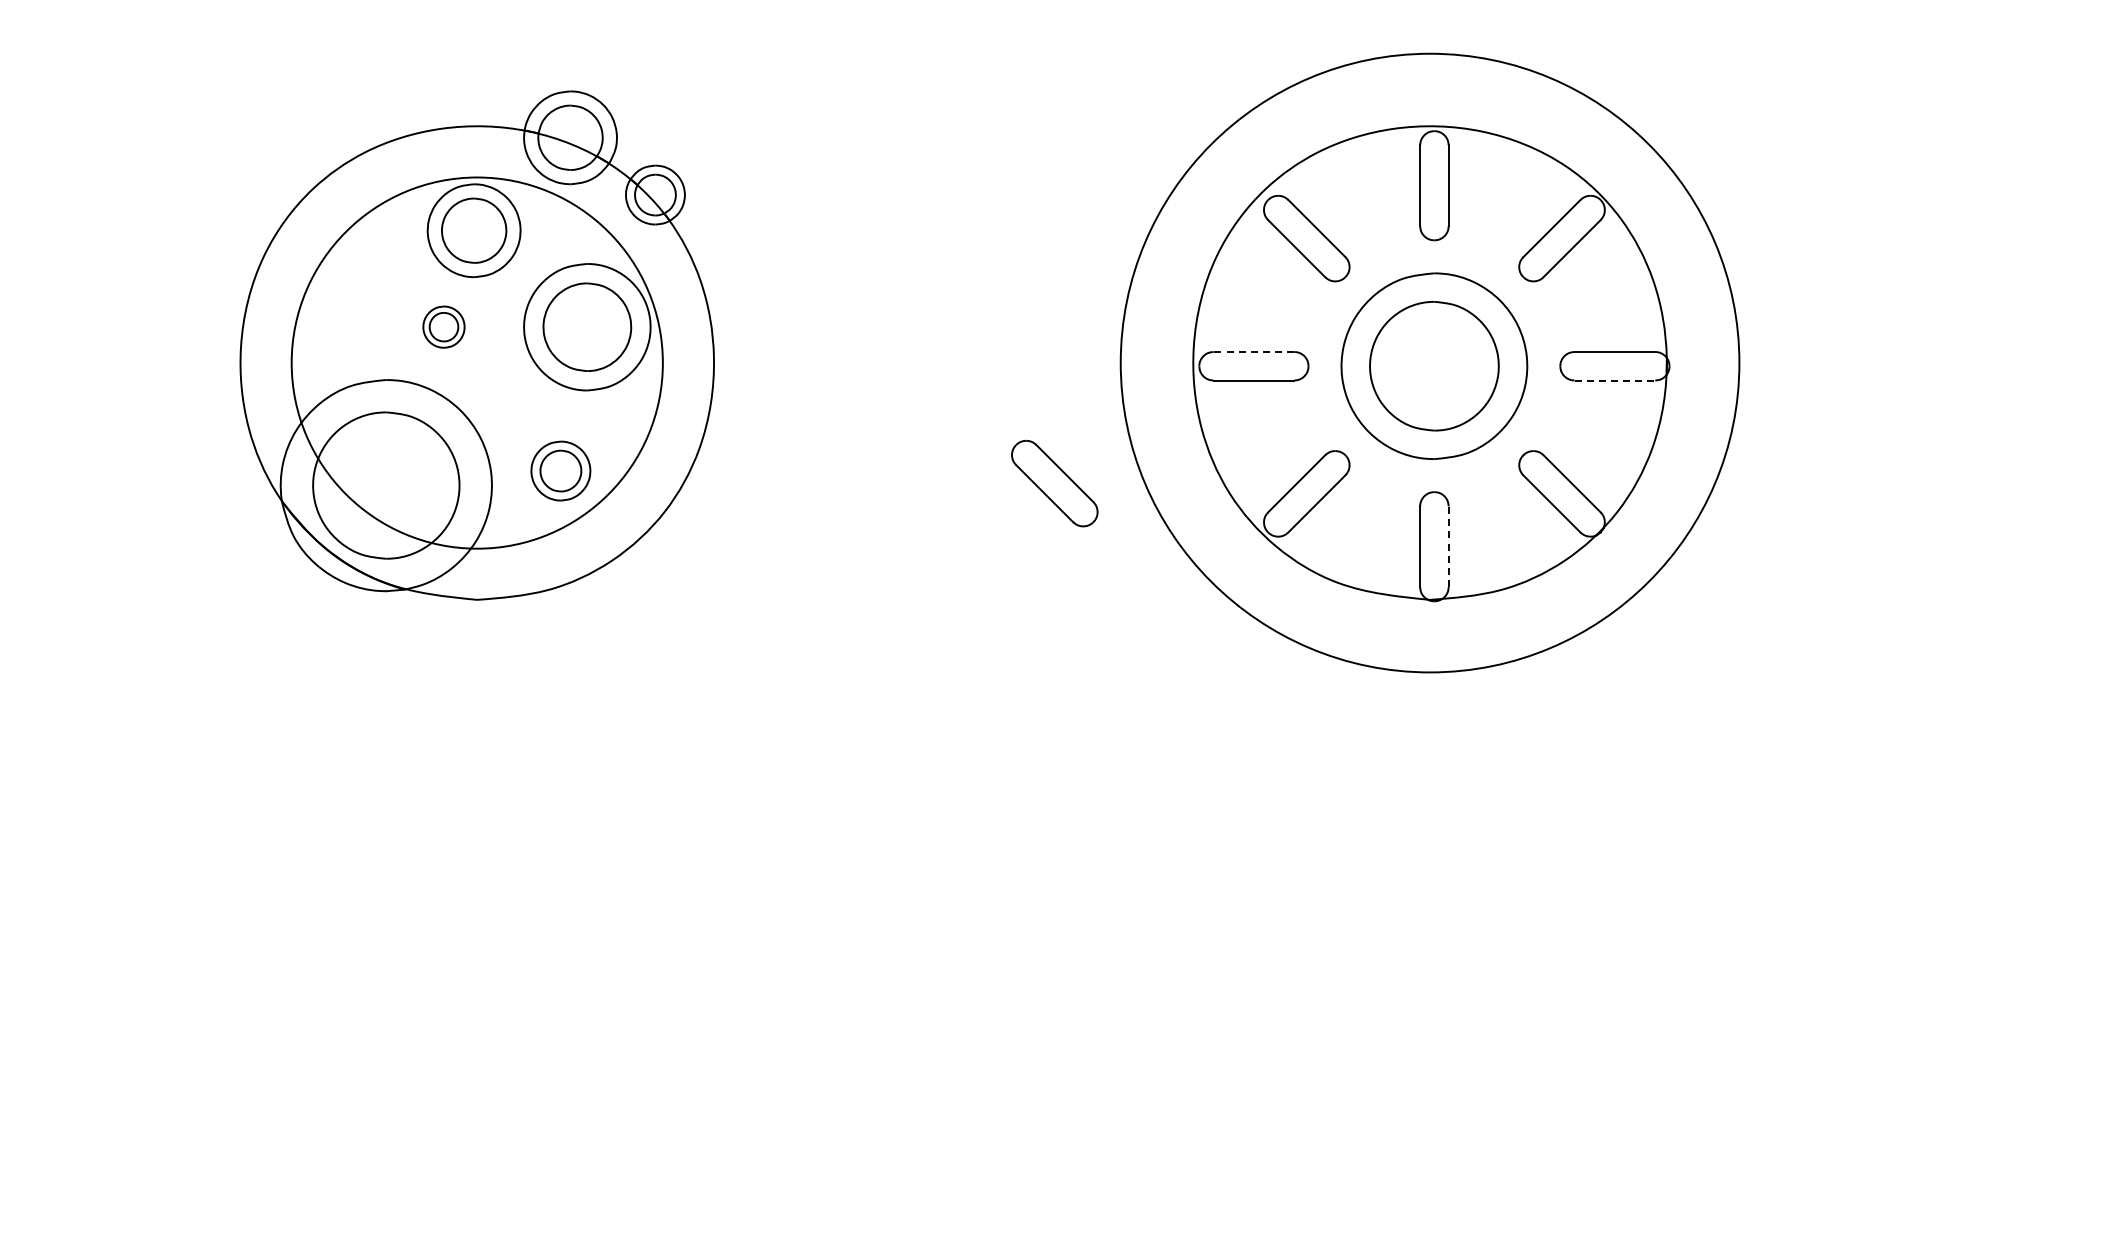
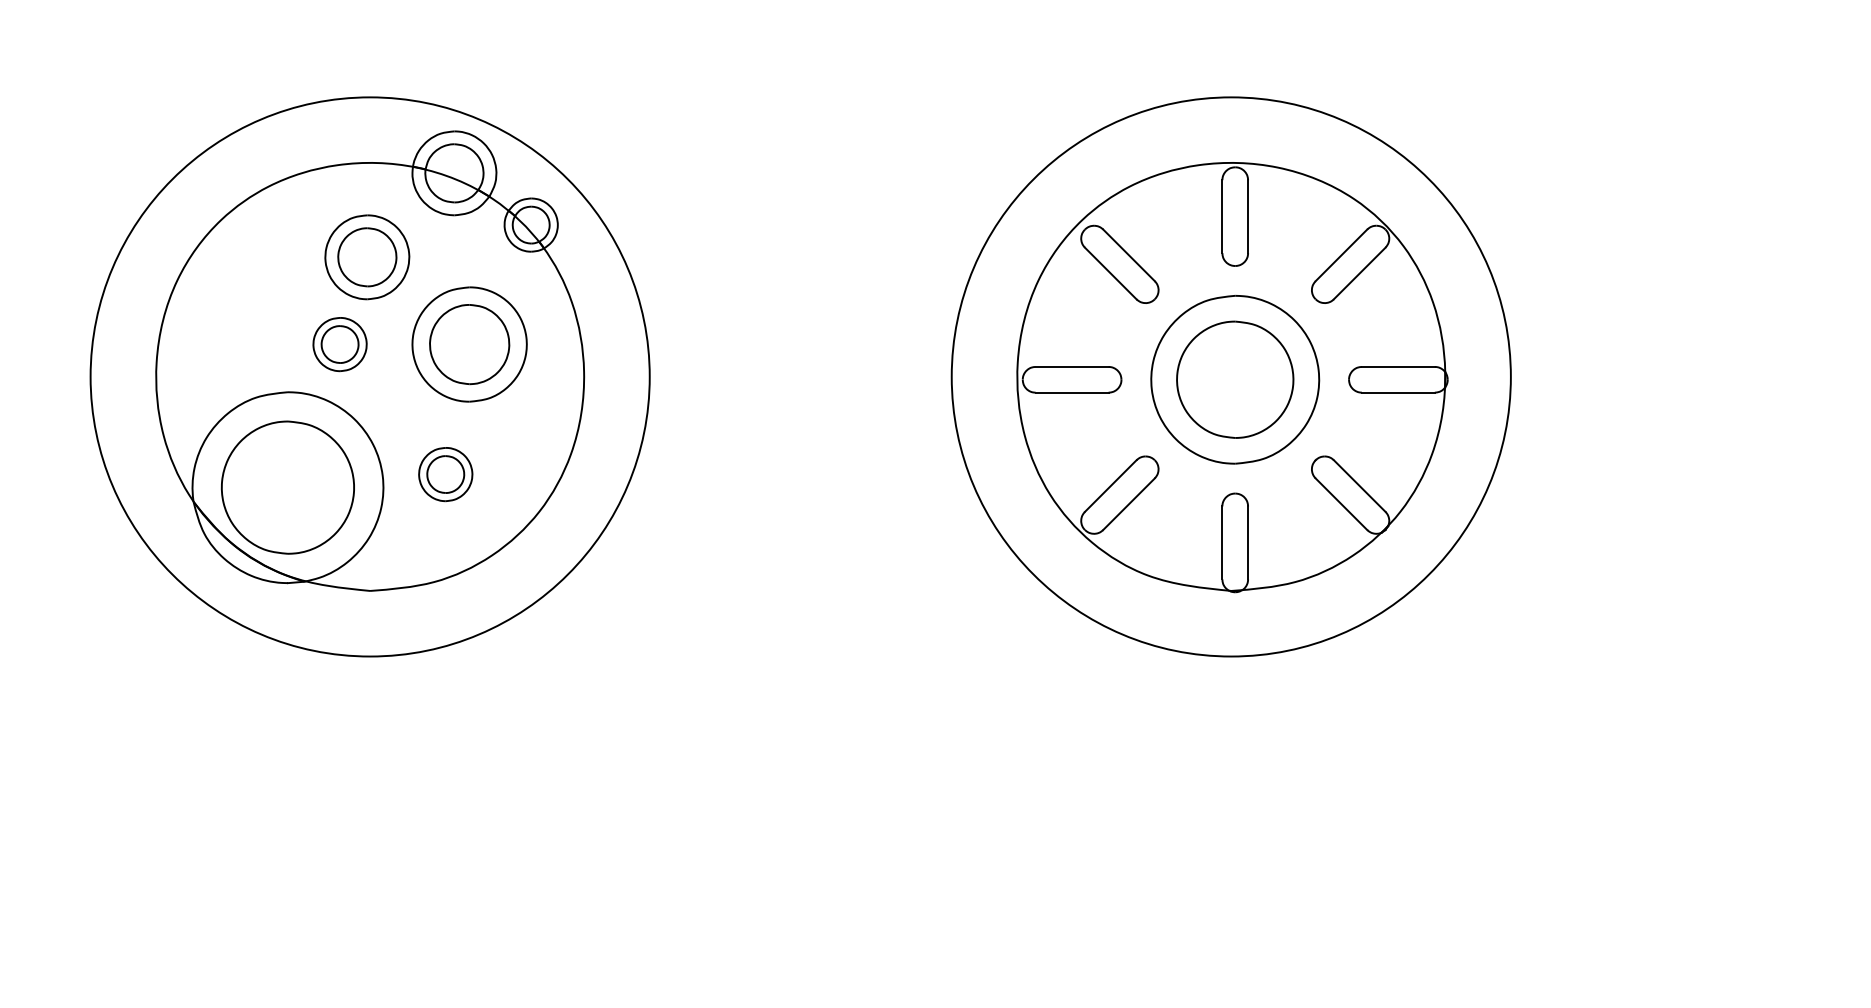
part: (443, 326) -> (339, 343), size x1.43
line: (1253, 352) -> (1071, 367), dashed -> solid
circle: (476, 362) -> (369, 376), size x1.67
line: (1615, 380) -> (1398, 392), dashed -> solid
part: (1054, 483) -> (891, 485), removed
line: (1448, 546) -> (1247, 542), dashed -> solid

